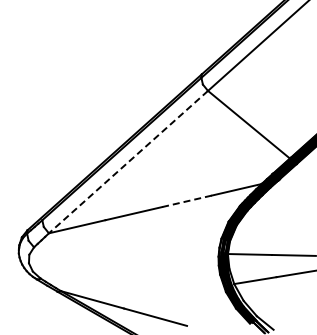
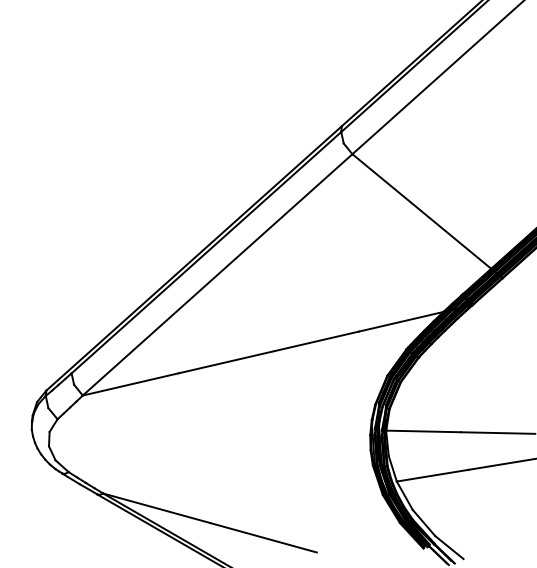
line: (128, 162) -> (217, 275), dashed -> solid
line: (187, 201) -> (317, 341), dashed -> solid

